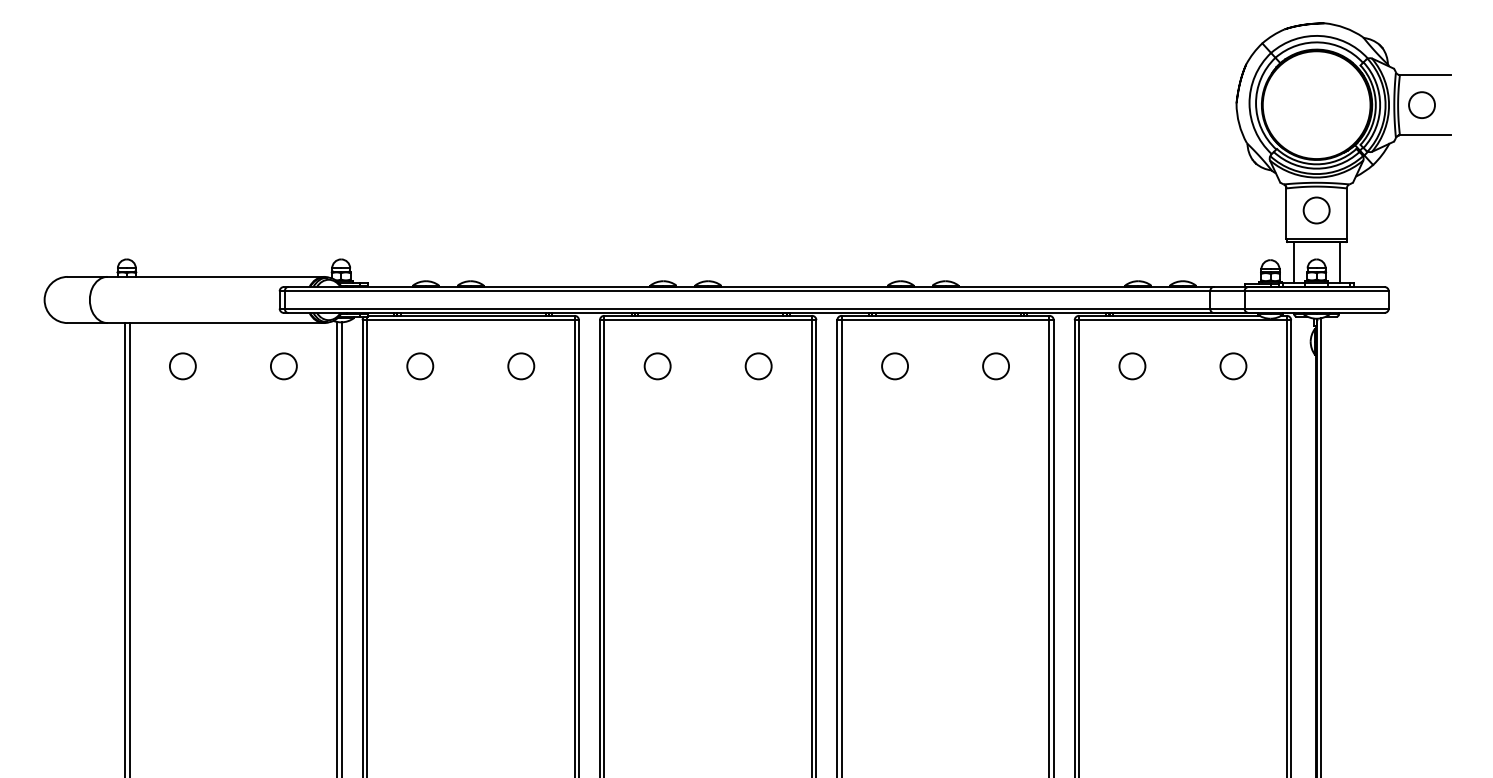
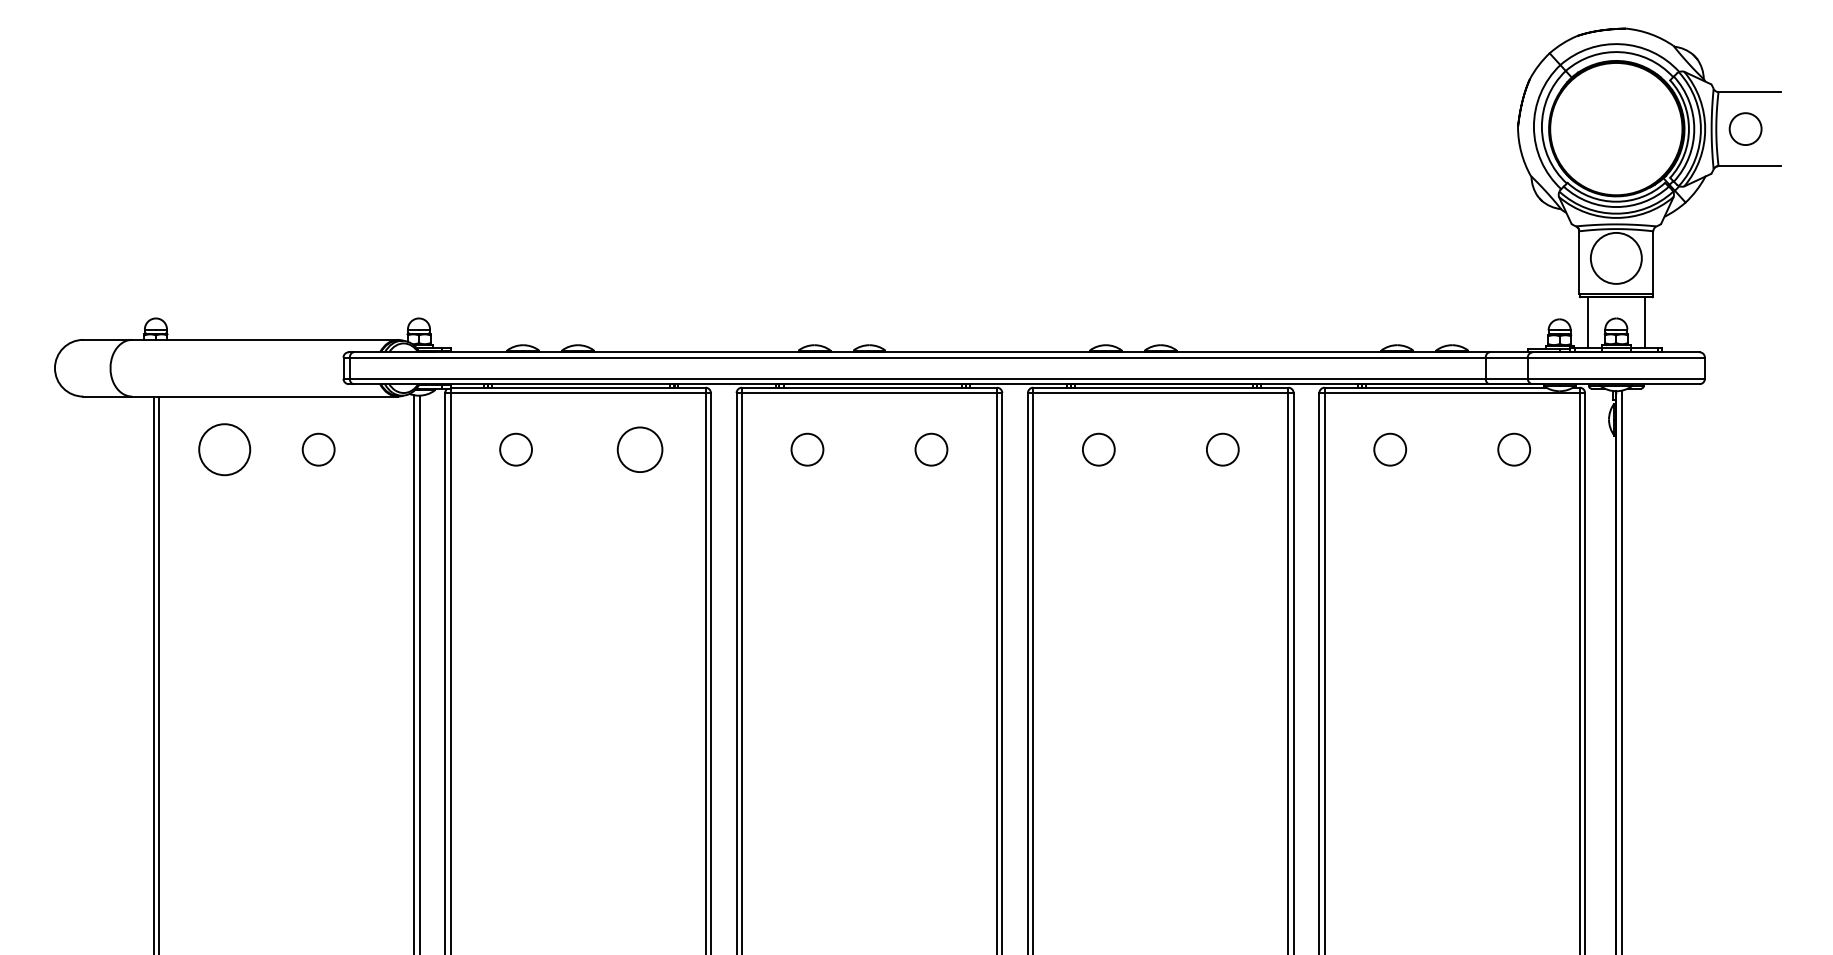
circle: (1316, 210) -> (1616, 258), size x1.6
circle: (182, 366) -> (224, 449), size x1.6
circle: (283, 366) -> (318, 449), moved
circle: (520, 366) -> (639, 449), size x1.4

